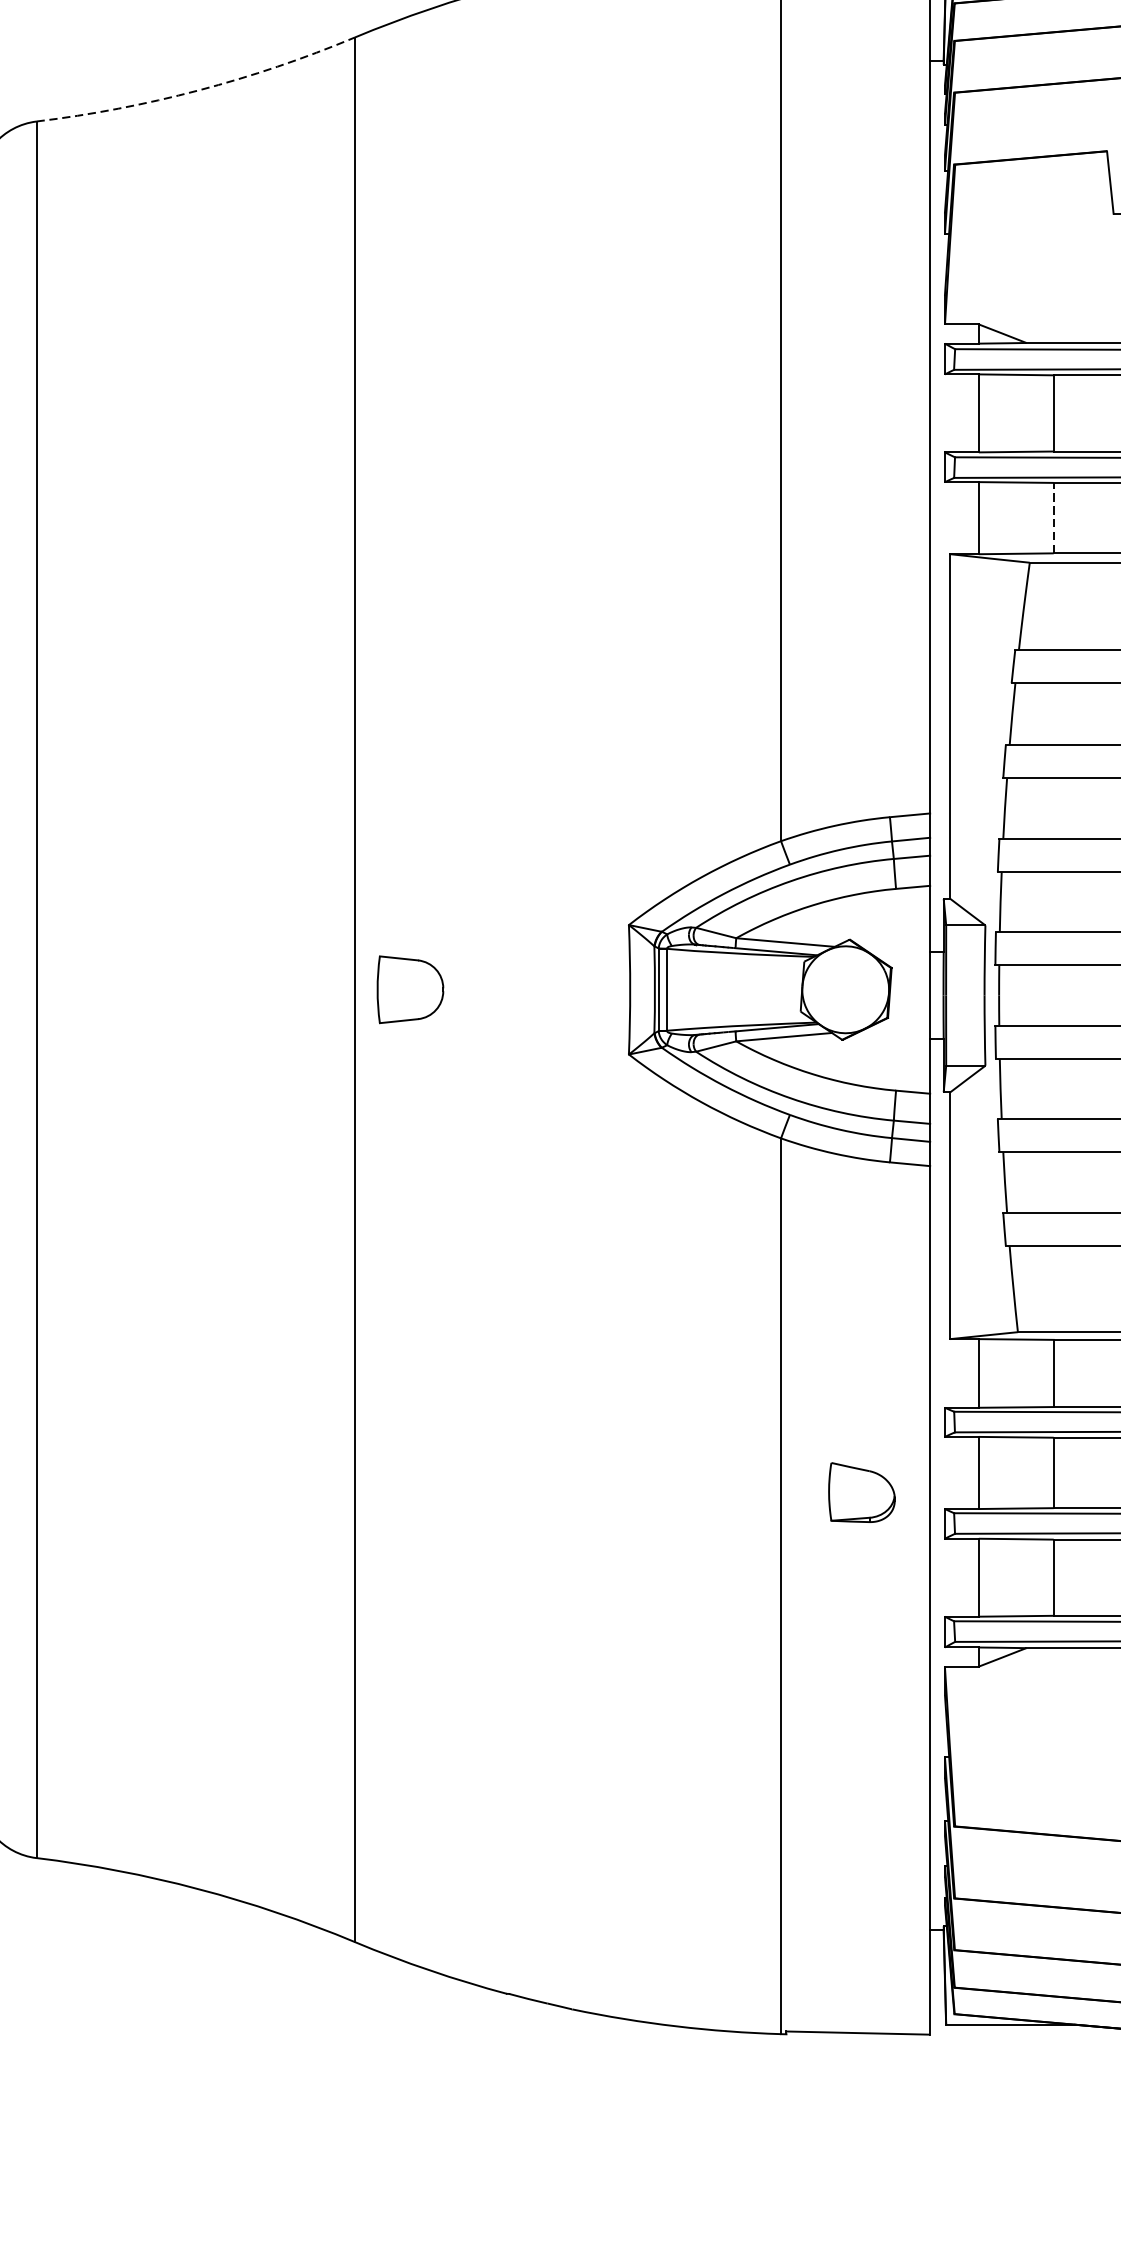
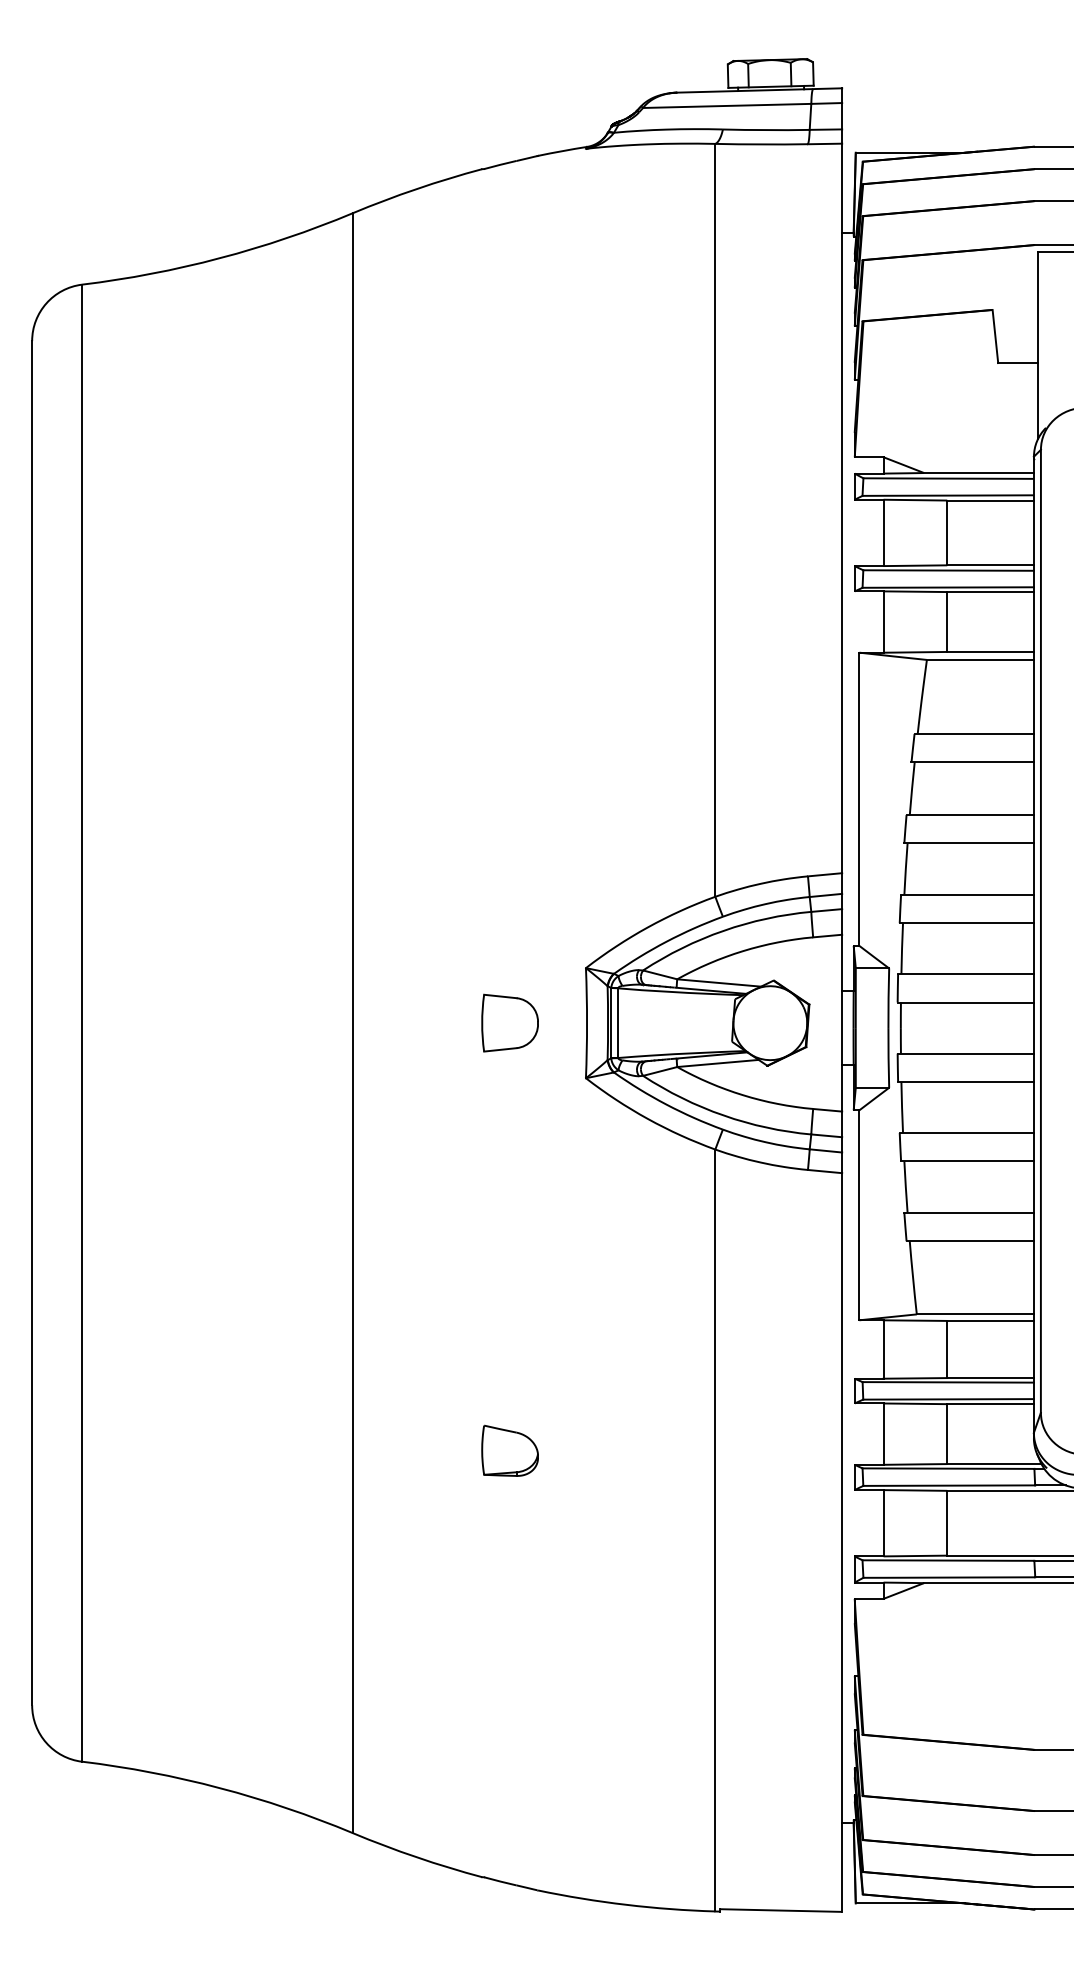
arc: (198, 90) -> (219, 258), dashed -> solid
line: (1054, 518) -> (947, 622), dashed -> solid
part: (409, 988) -> (509, 1022), moved
part: (861, 1492) -> (509, 1450), moved

